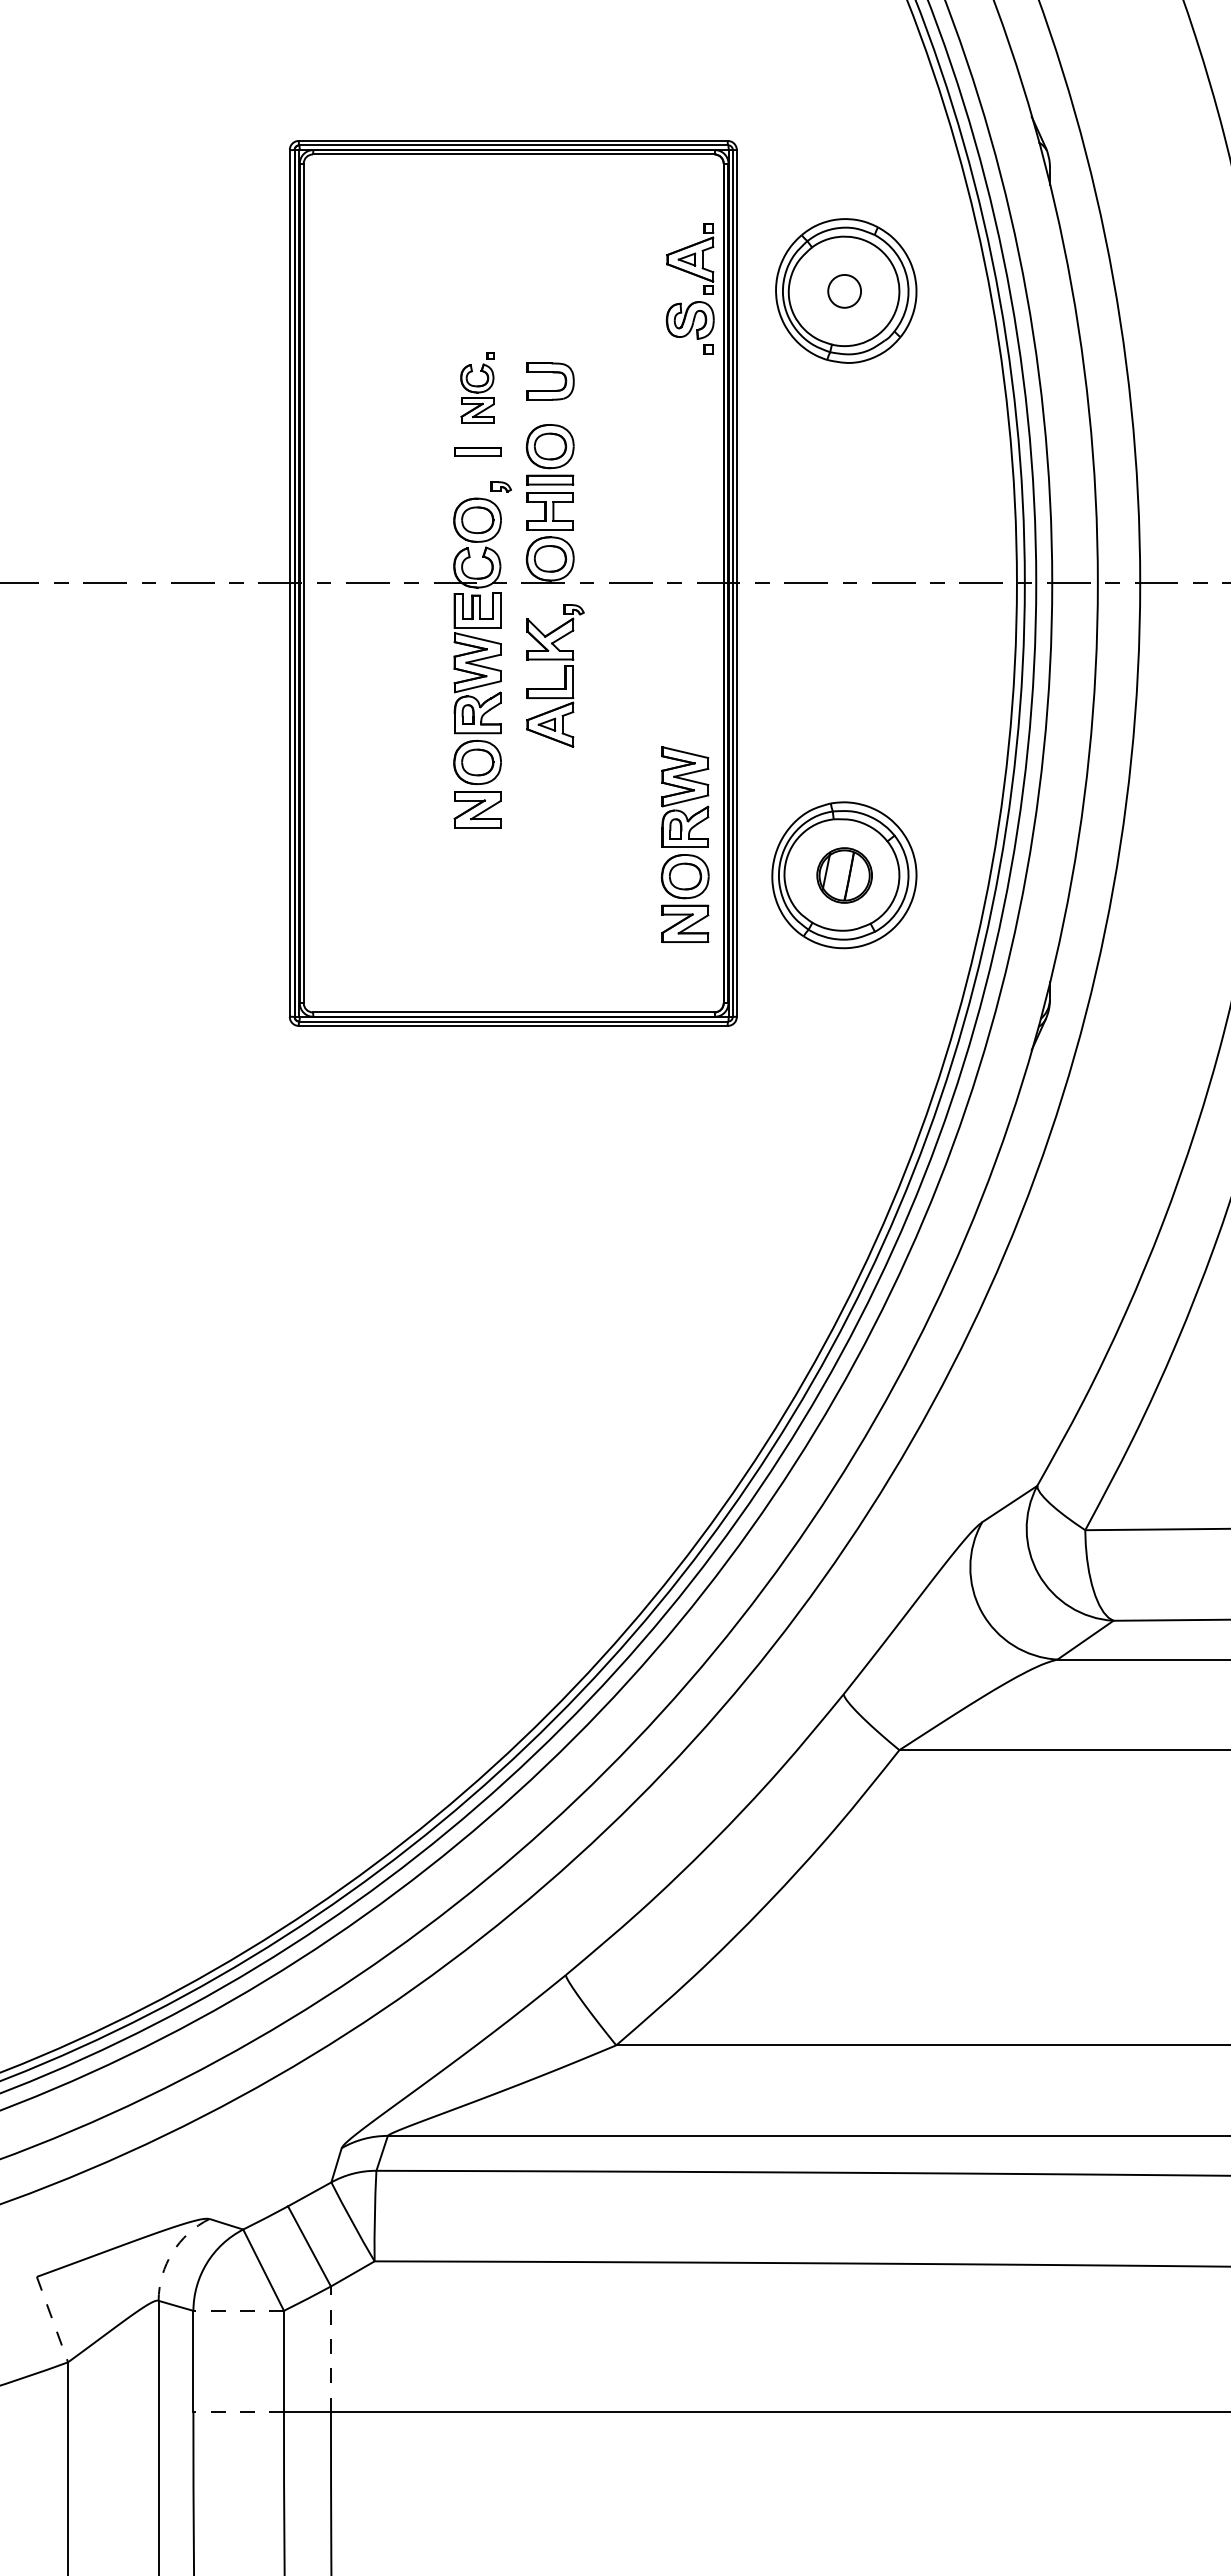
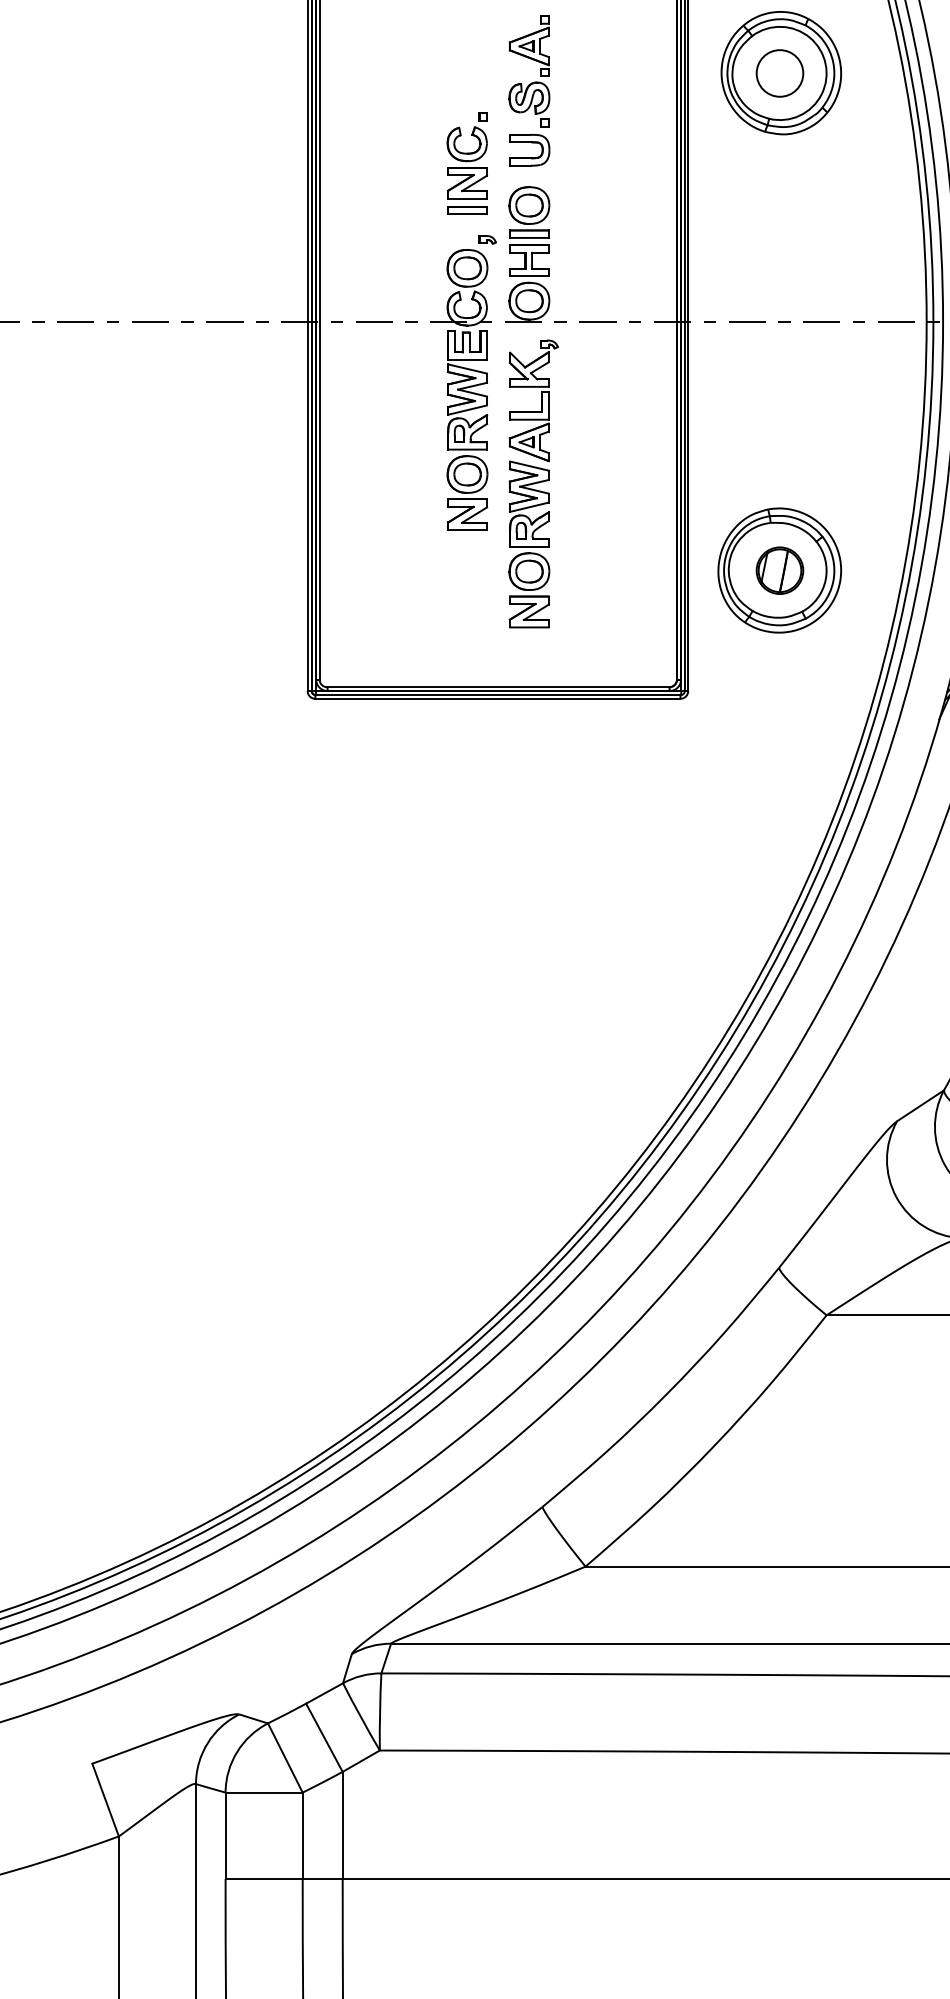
part: (693, 275) -> (532, 59), moved
circle: (844, 291) -> (779, 73), size x1.67
part: (477, 387) -> (467, 155), size x1.43
part: (684, 844) -> (528, 544), moved
arc: (172, 2252) -> (207, 1742), dashed -> solid
line: (238, 2310) -> (263, 1792), dashed -> solid
line: (52, 2320) -> (105, 1800), dashed -> solid
line: (330, 2349) -> (342, 1825), dashed -> solid
line: (238, 2412) -> (263, 1879), dashed -> solid

